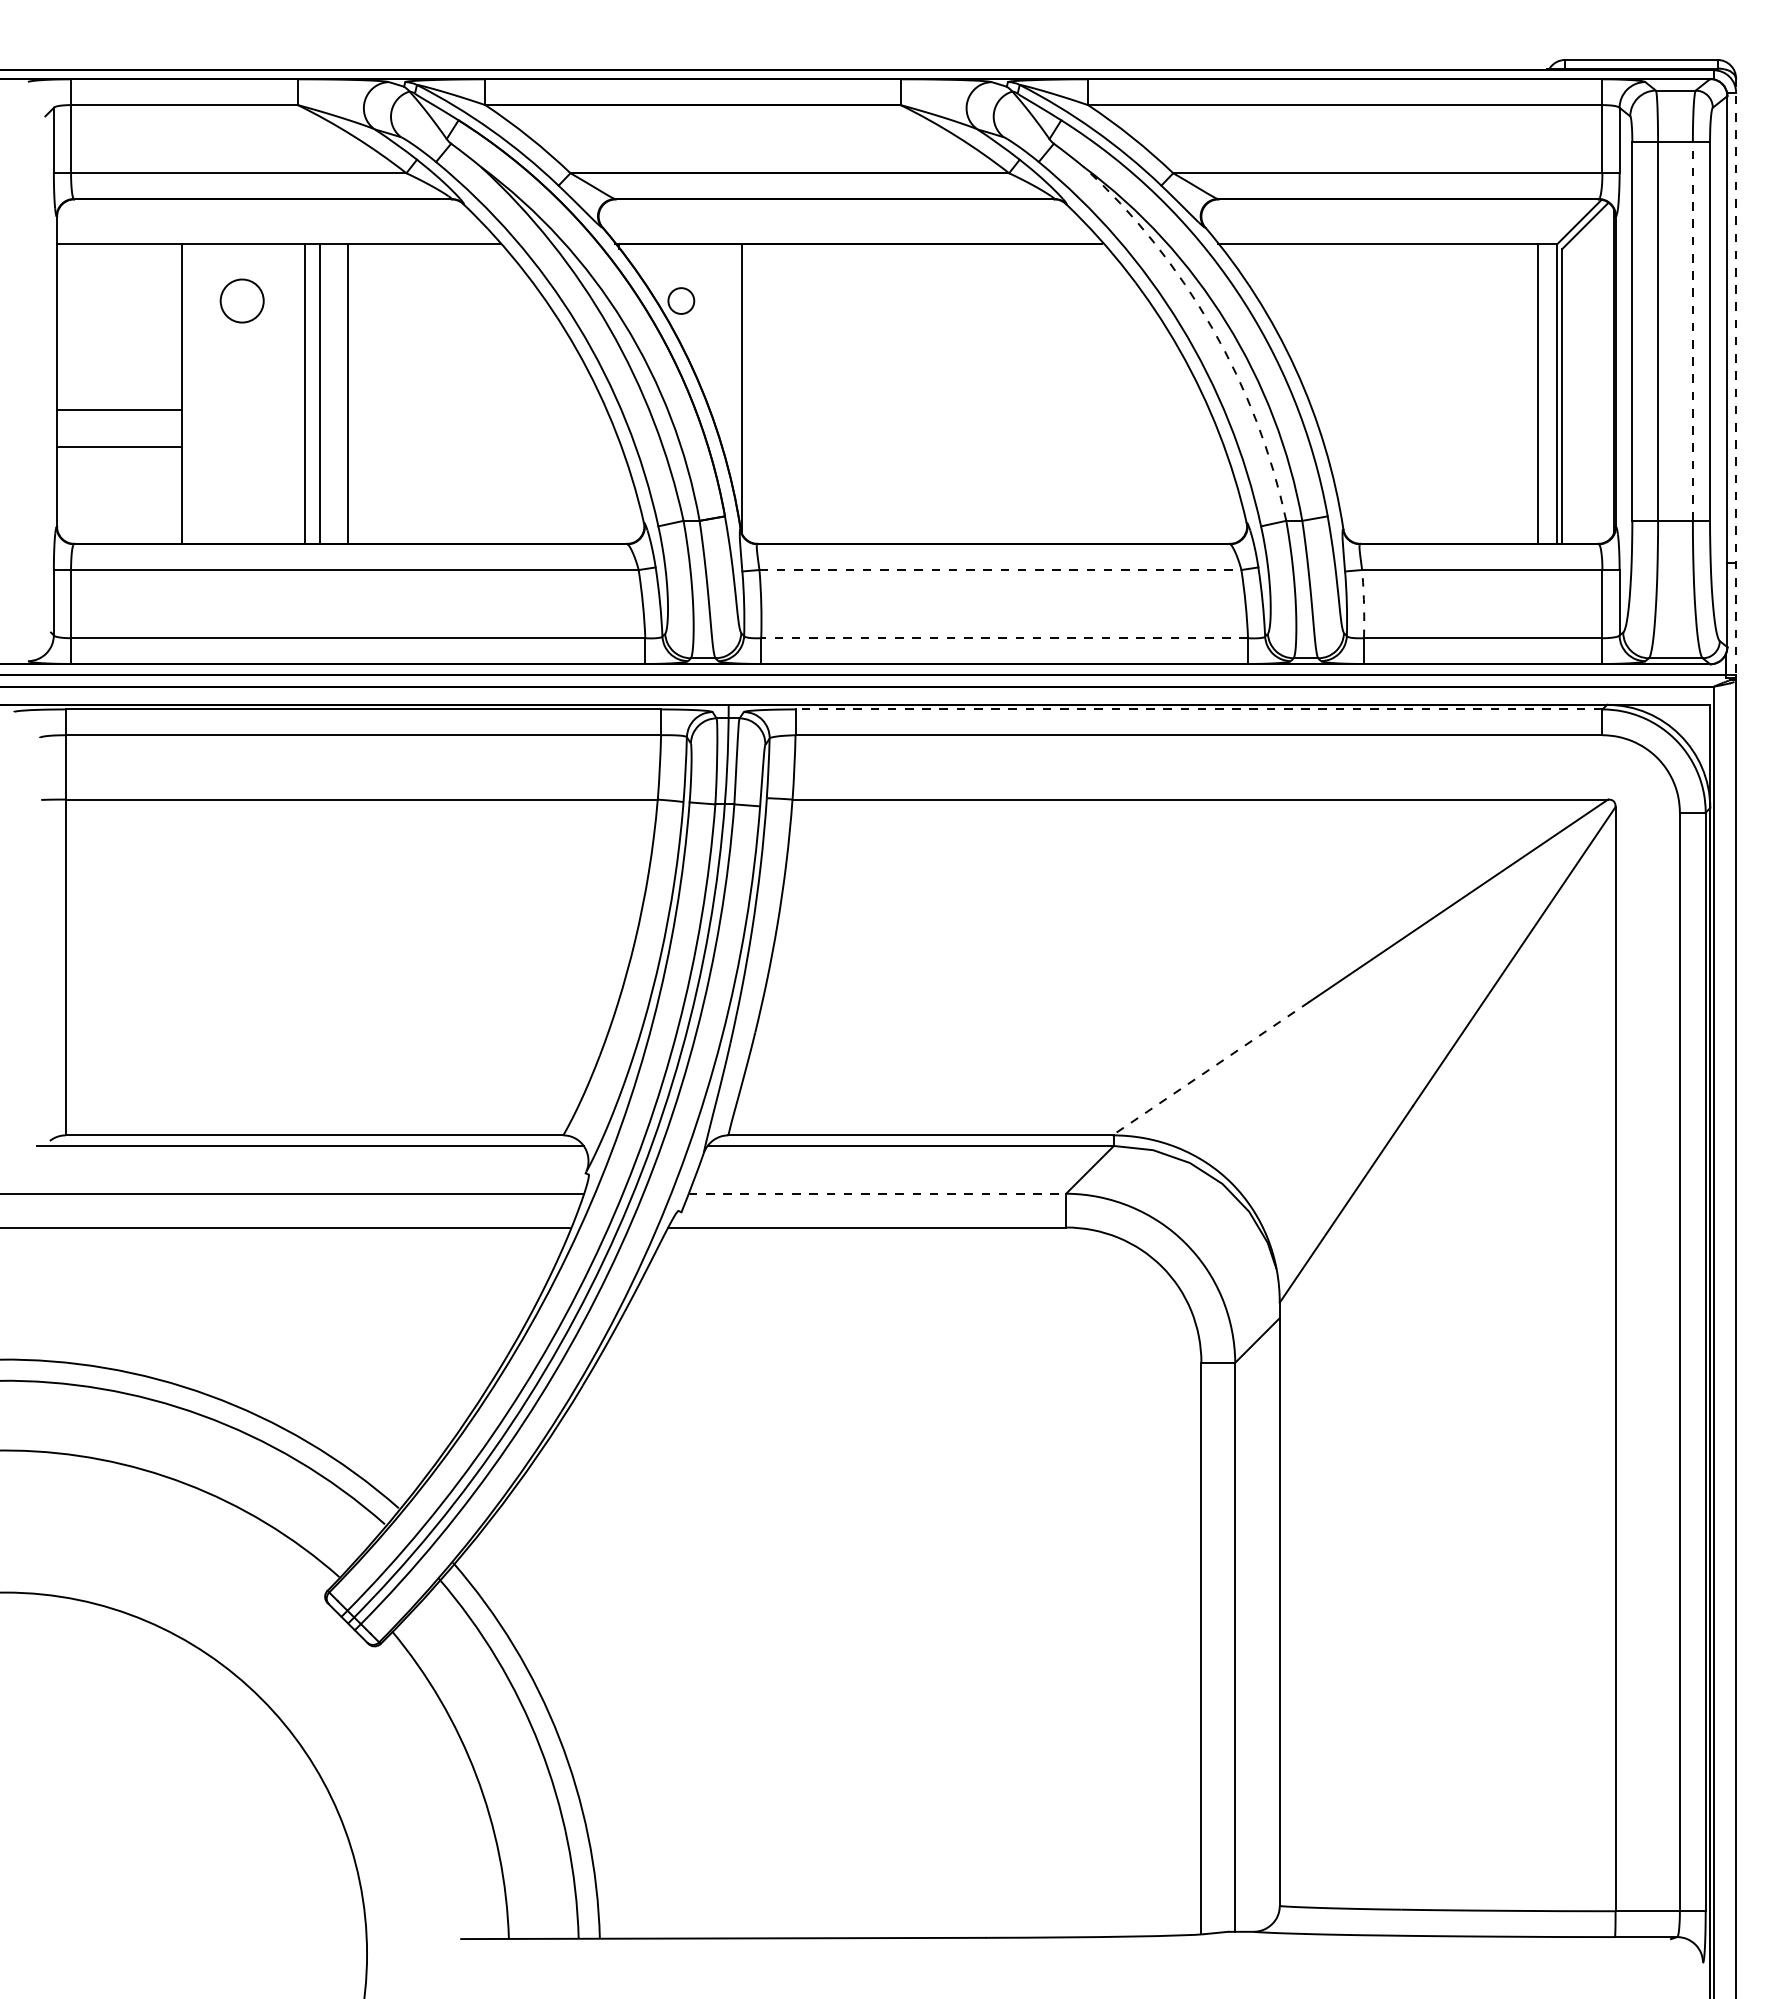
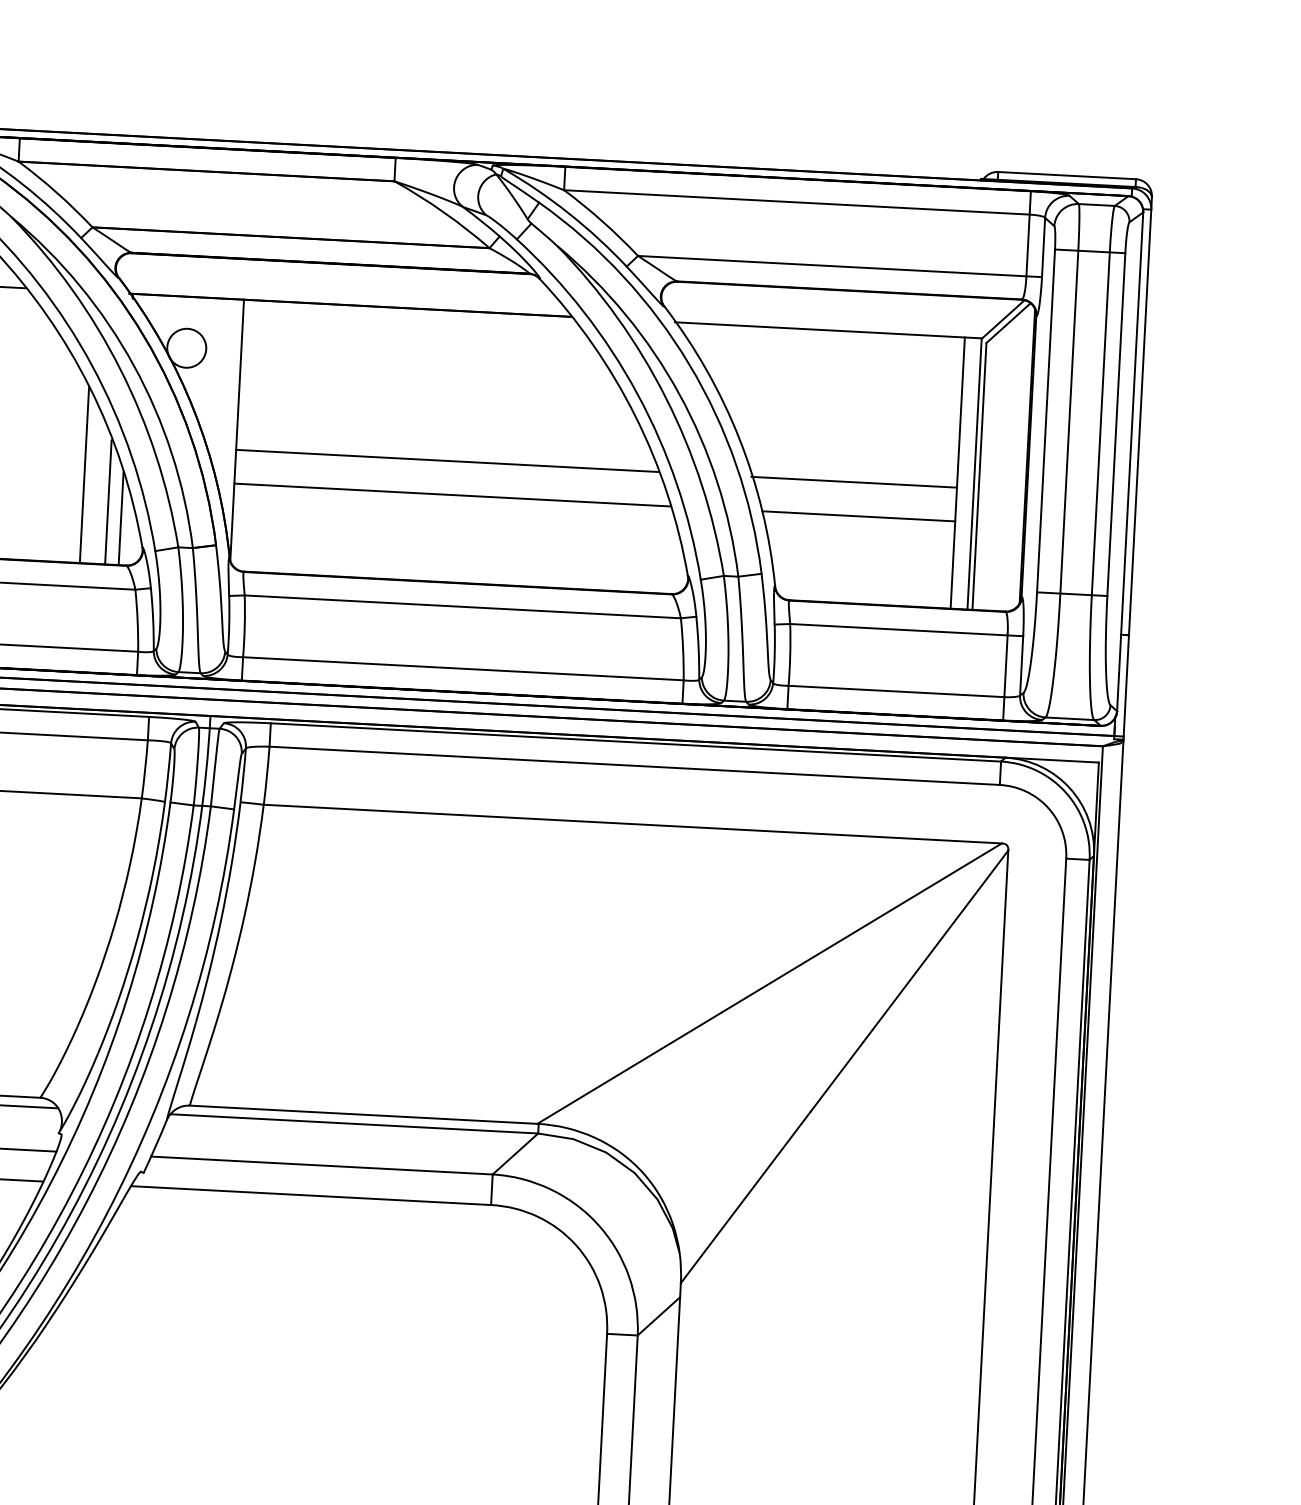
circle: (680, 300) -> (186, 347), size x1.67
arc: (1212, 328) -> (666, 398), dashed -> solid
line: (1692, 330) -> (1100, 422), dashed -> solid
line: (1736, 377) -> (1138, 467), dashed -> solid
line: (974, 410) -> (446, 461), added
line: (1424, 410) -> (854, 482), added
line: (575, 445) -> (84, 474), added
line: (982, 447) -> (452, 495), added
line: (1431, 447) -> (858, 516), added
line: (603, 474) -> (108, 501), added
line: (618, 491) -> (120, 517), added
line: (1000, 570) -> (462, 607), dashed -> solid
arc: (1364, 604) -> (790, 655), dashed -> solid
line: (1004, 638) -> (463, 669), dashed -> solid
line: (1198, 709) -> (635, 742), dashed -> solid
line: (1210, 1068) -> (629, 1067), dashed -> solid
line: (877, 1193) -> (321, 1165), dashed -> solid

